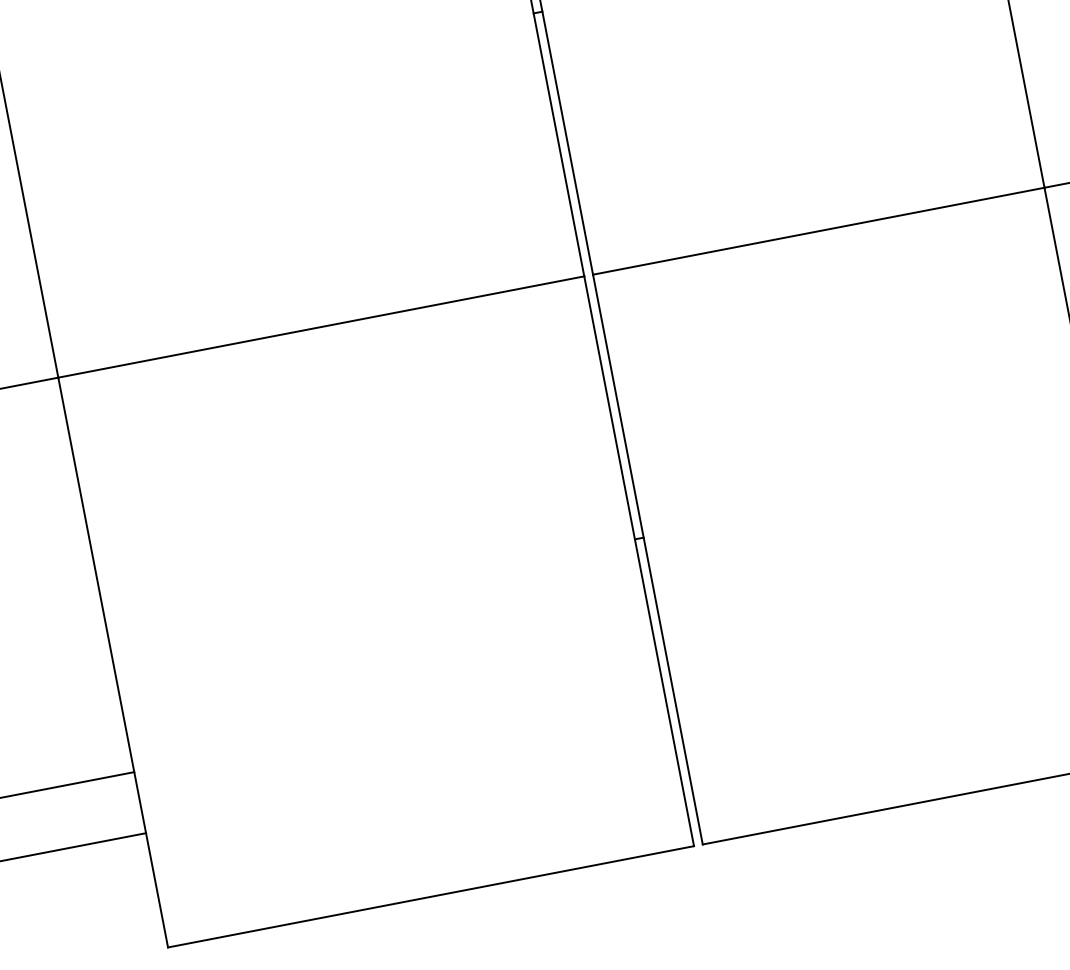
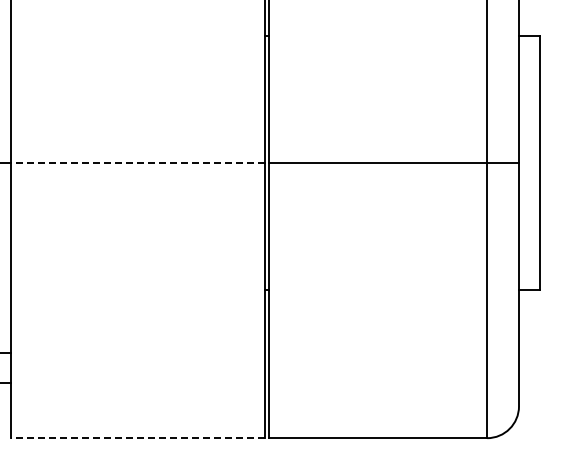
line: (320, 326) -> (137, 162), solid -> dashed
line: (430, 897) -> (137, 438), solid -> dashed

